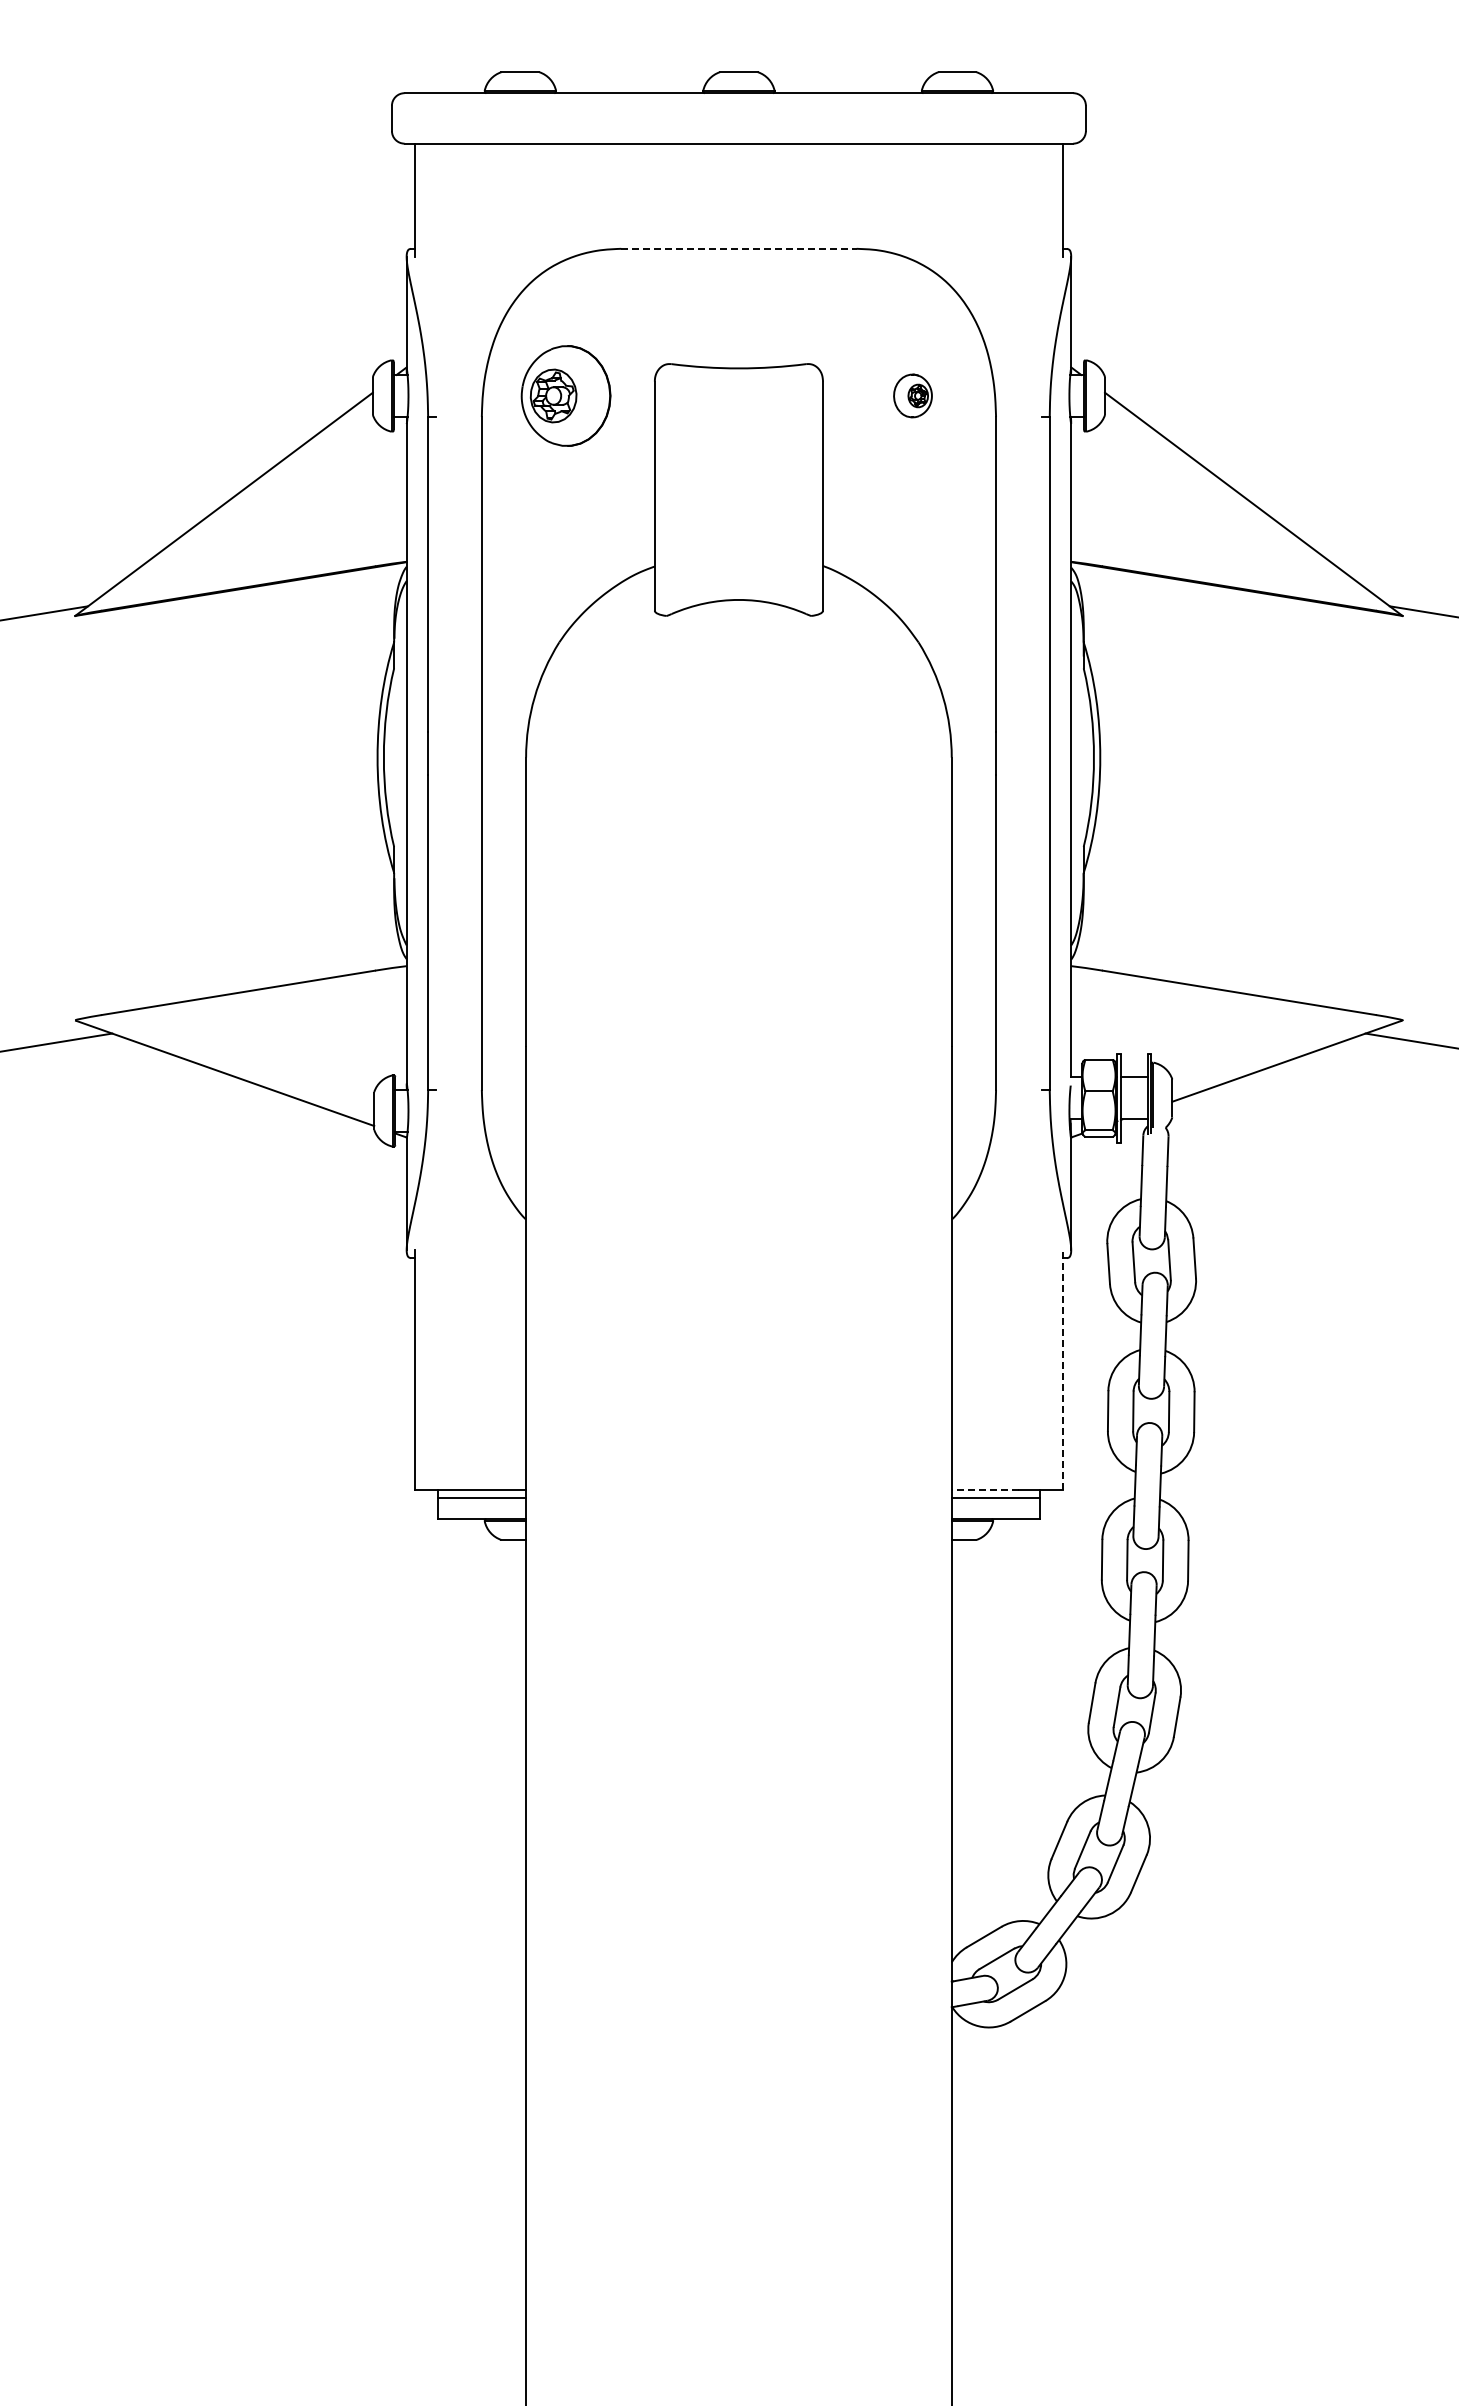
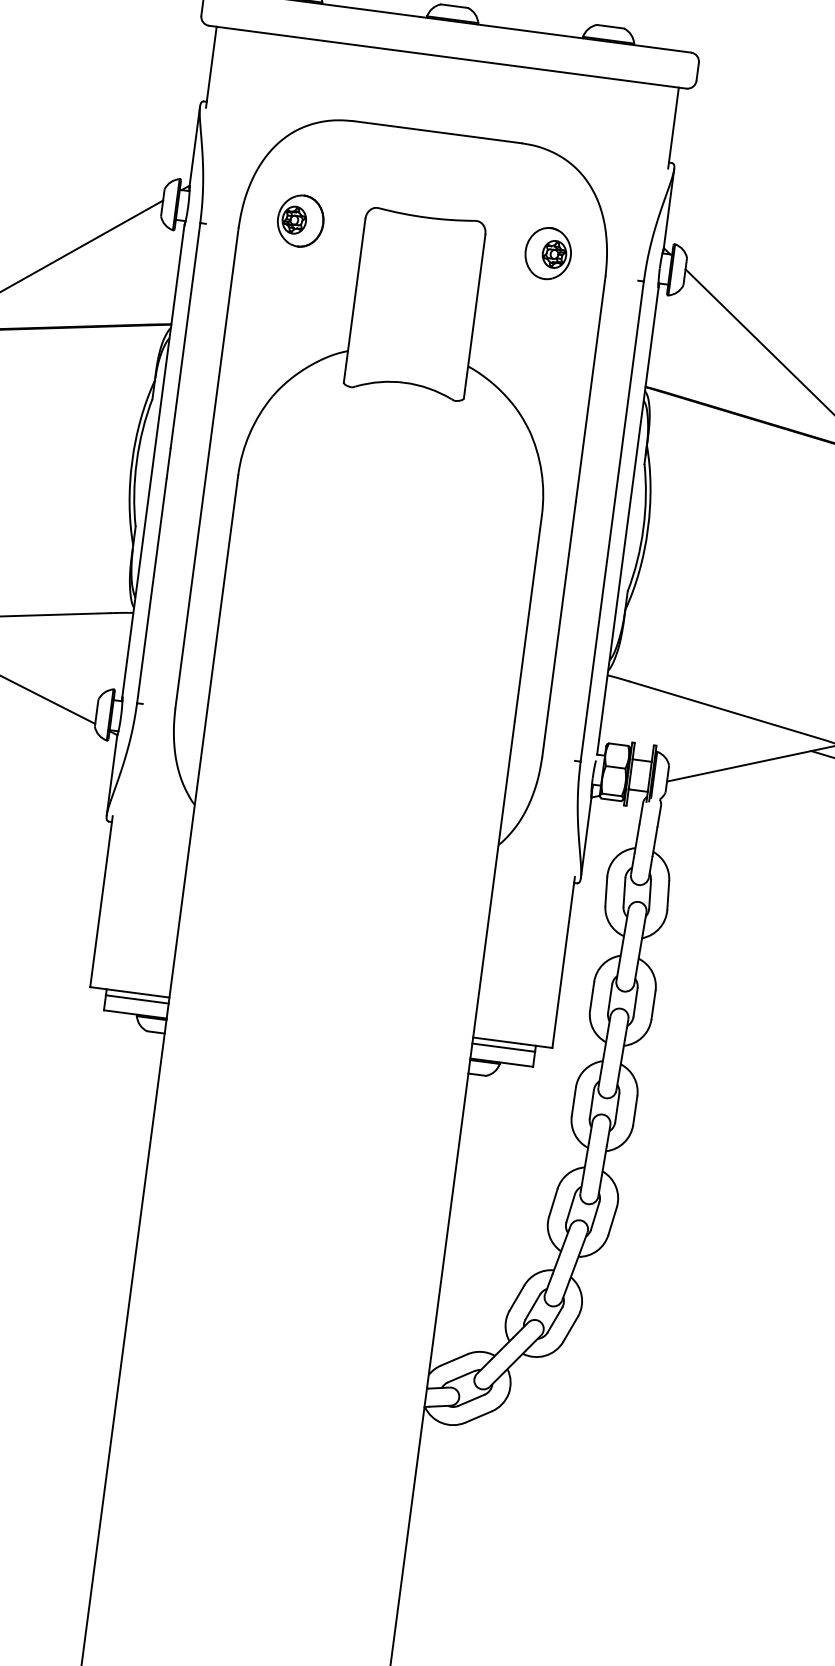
line: (738, 248) -> (437, 131), dashed -> solid
part: (565, 395) -> (300, 220), size x0.71
part: (912, 395) -> (547, 253), size x1.67
line: (1062, 1369) -> (563, 962), dashed -> solid
line: (985, 1489) -> (497, 1040), dashed -> solid

